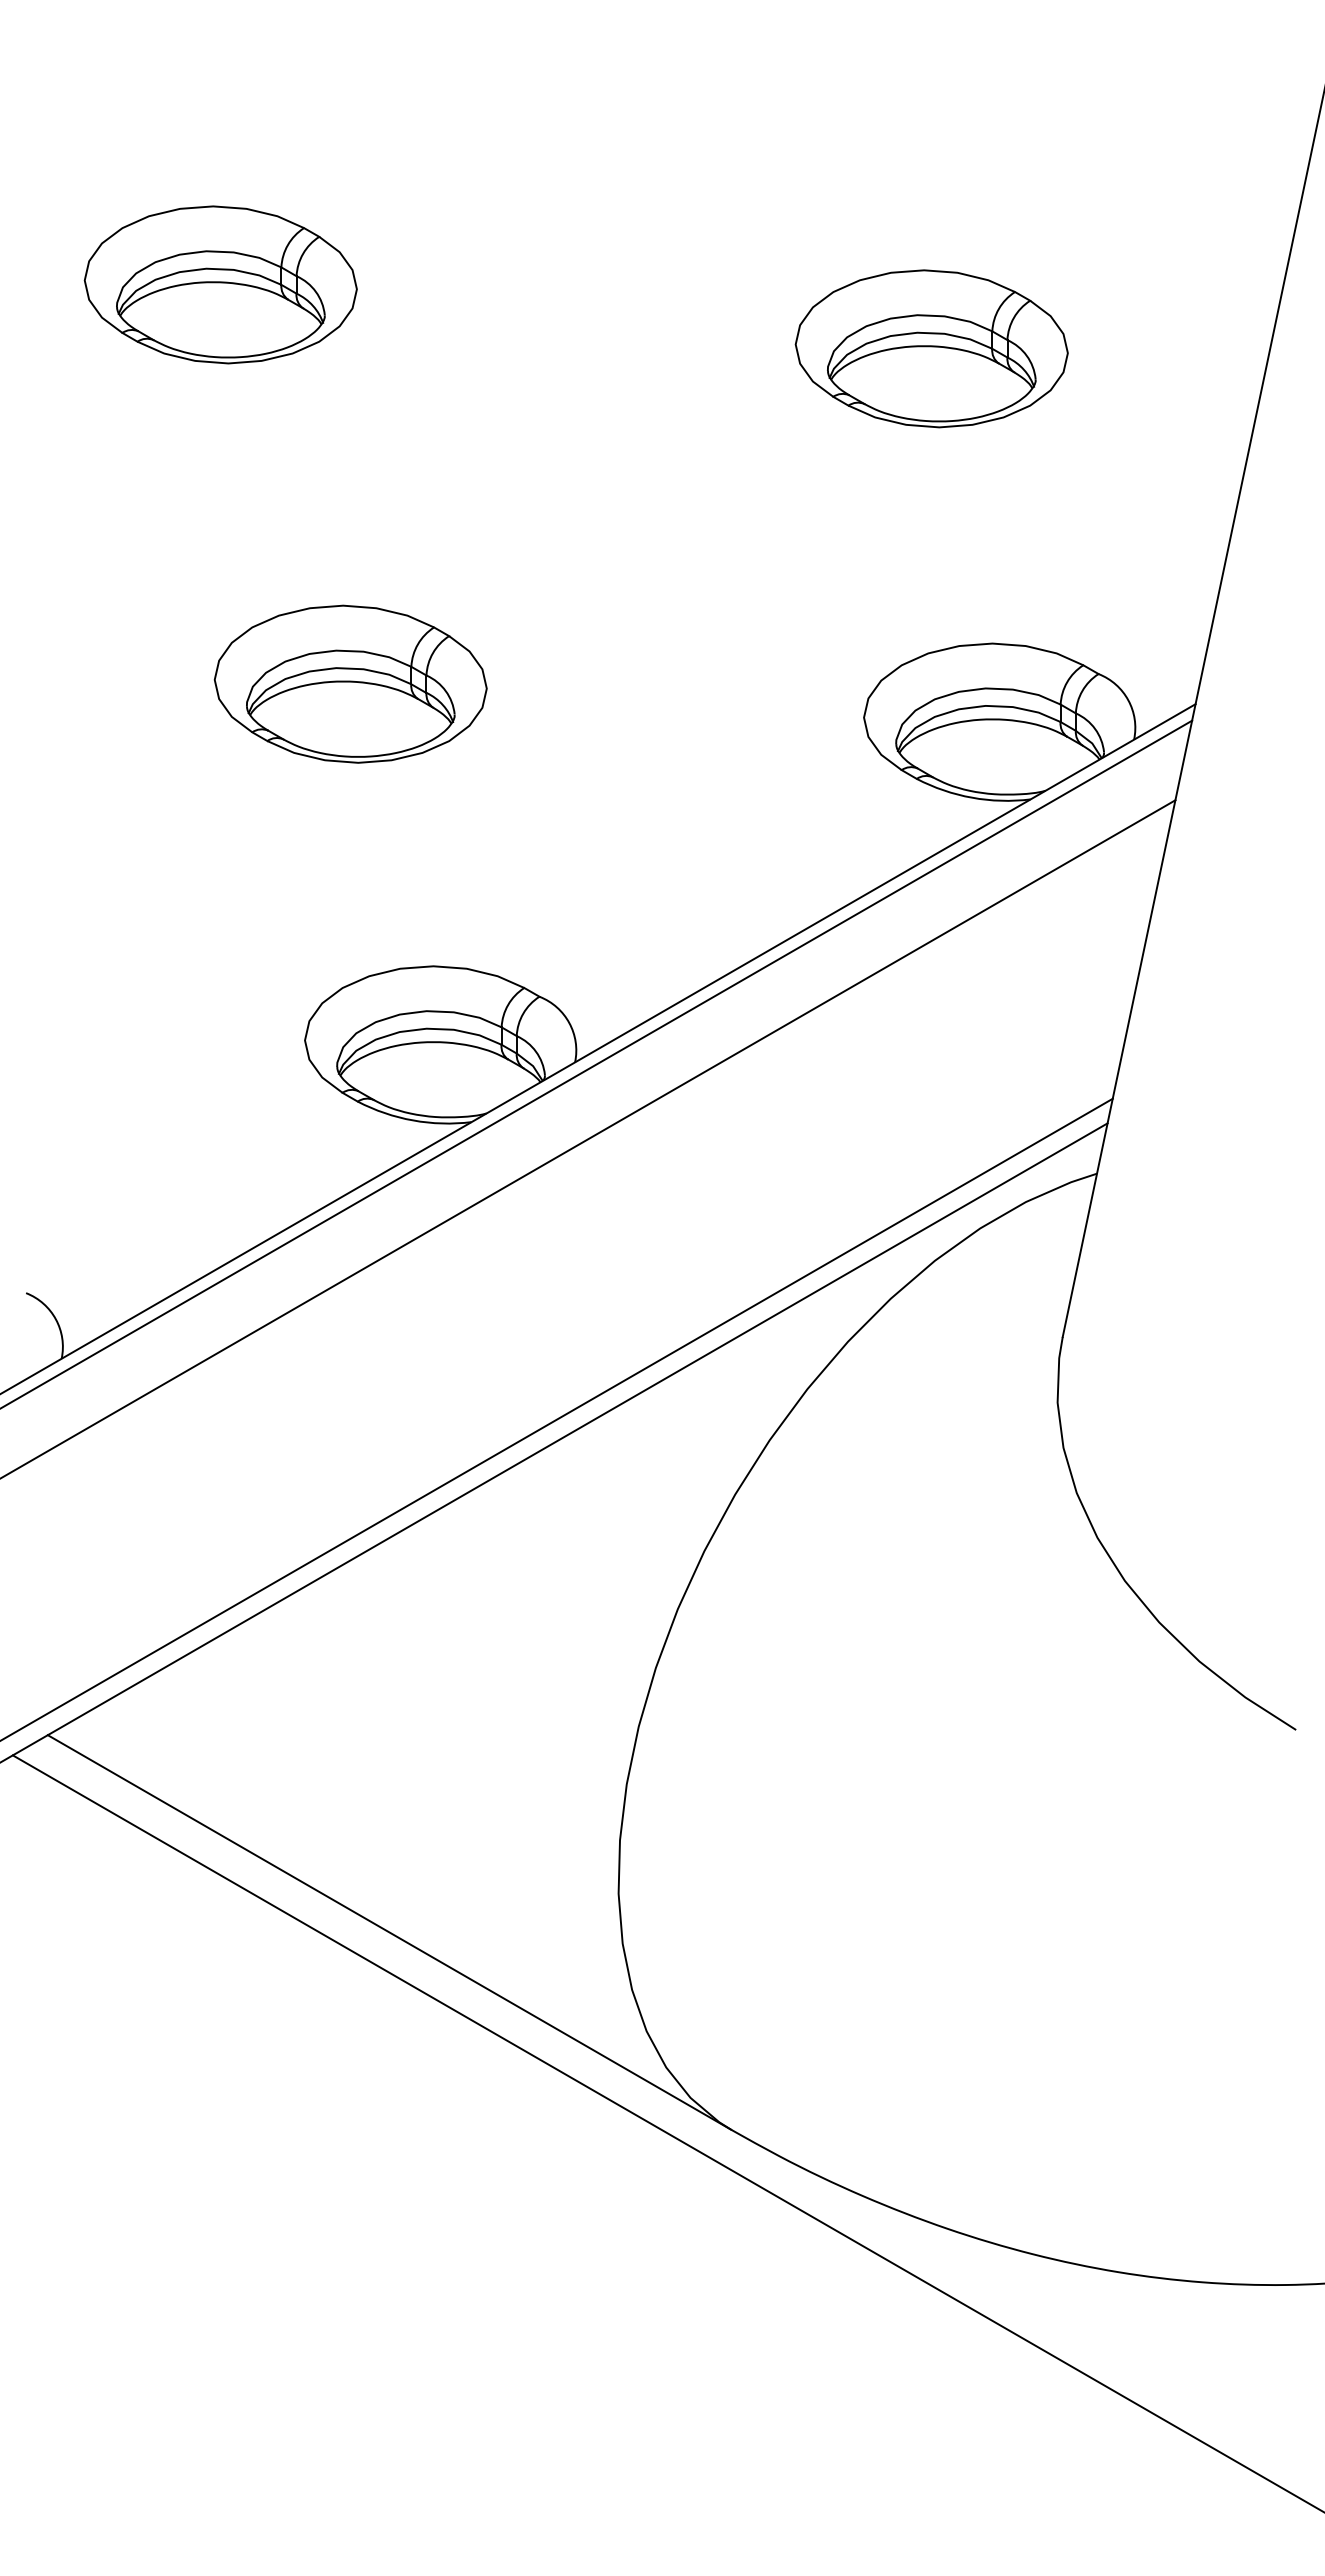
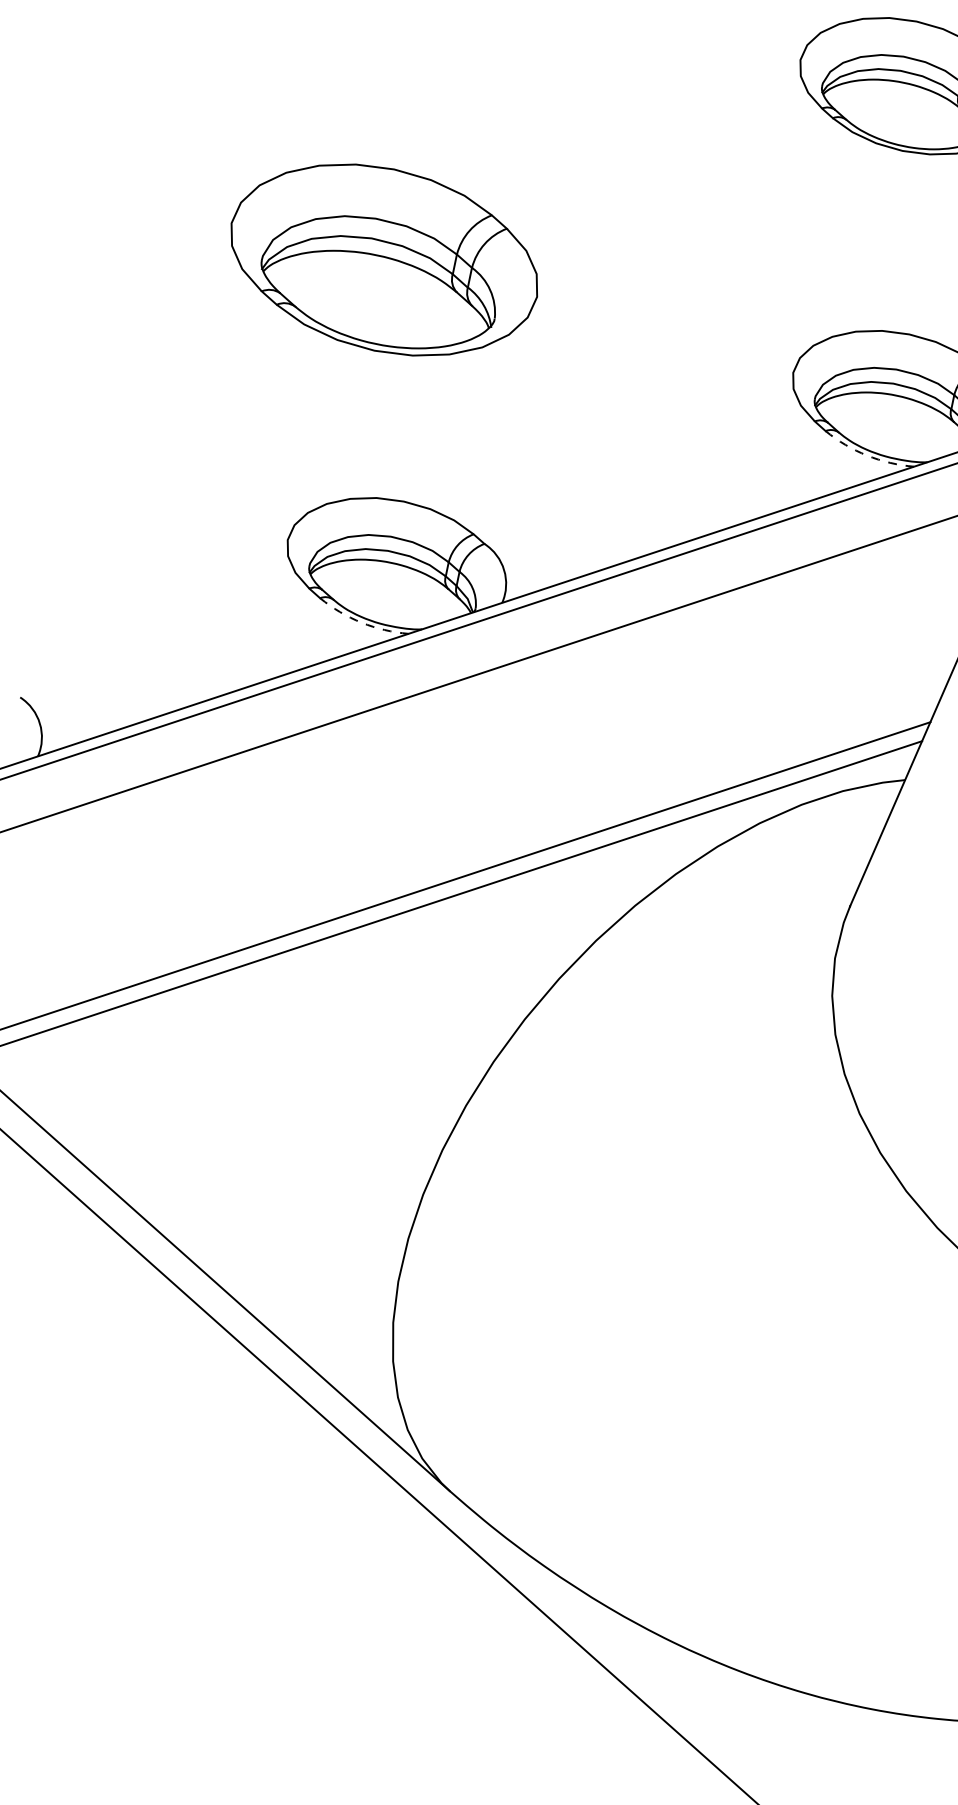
part: (350, 683) -> (384, 259), size x1.4
arc: (972, 797) -> (867, 455), solid -> dashed
arc: (413, 1120) -> (361, 622), solid -> dashed

